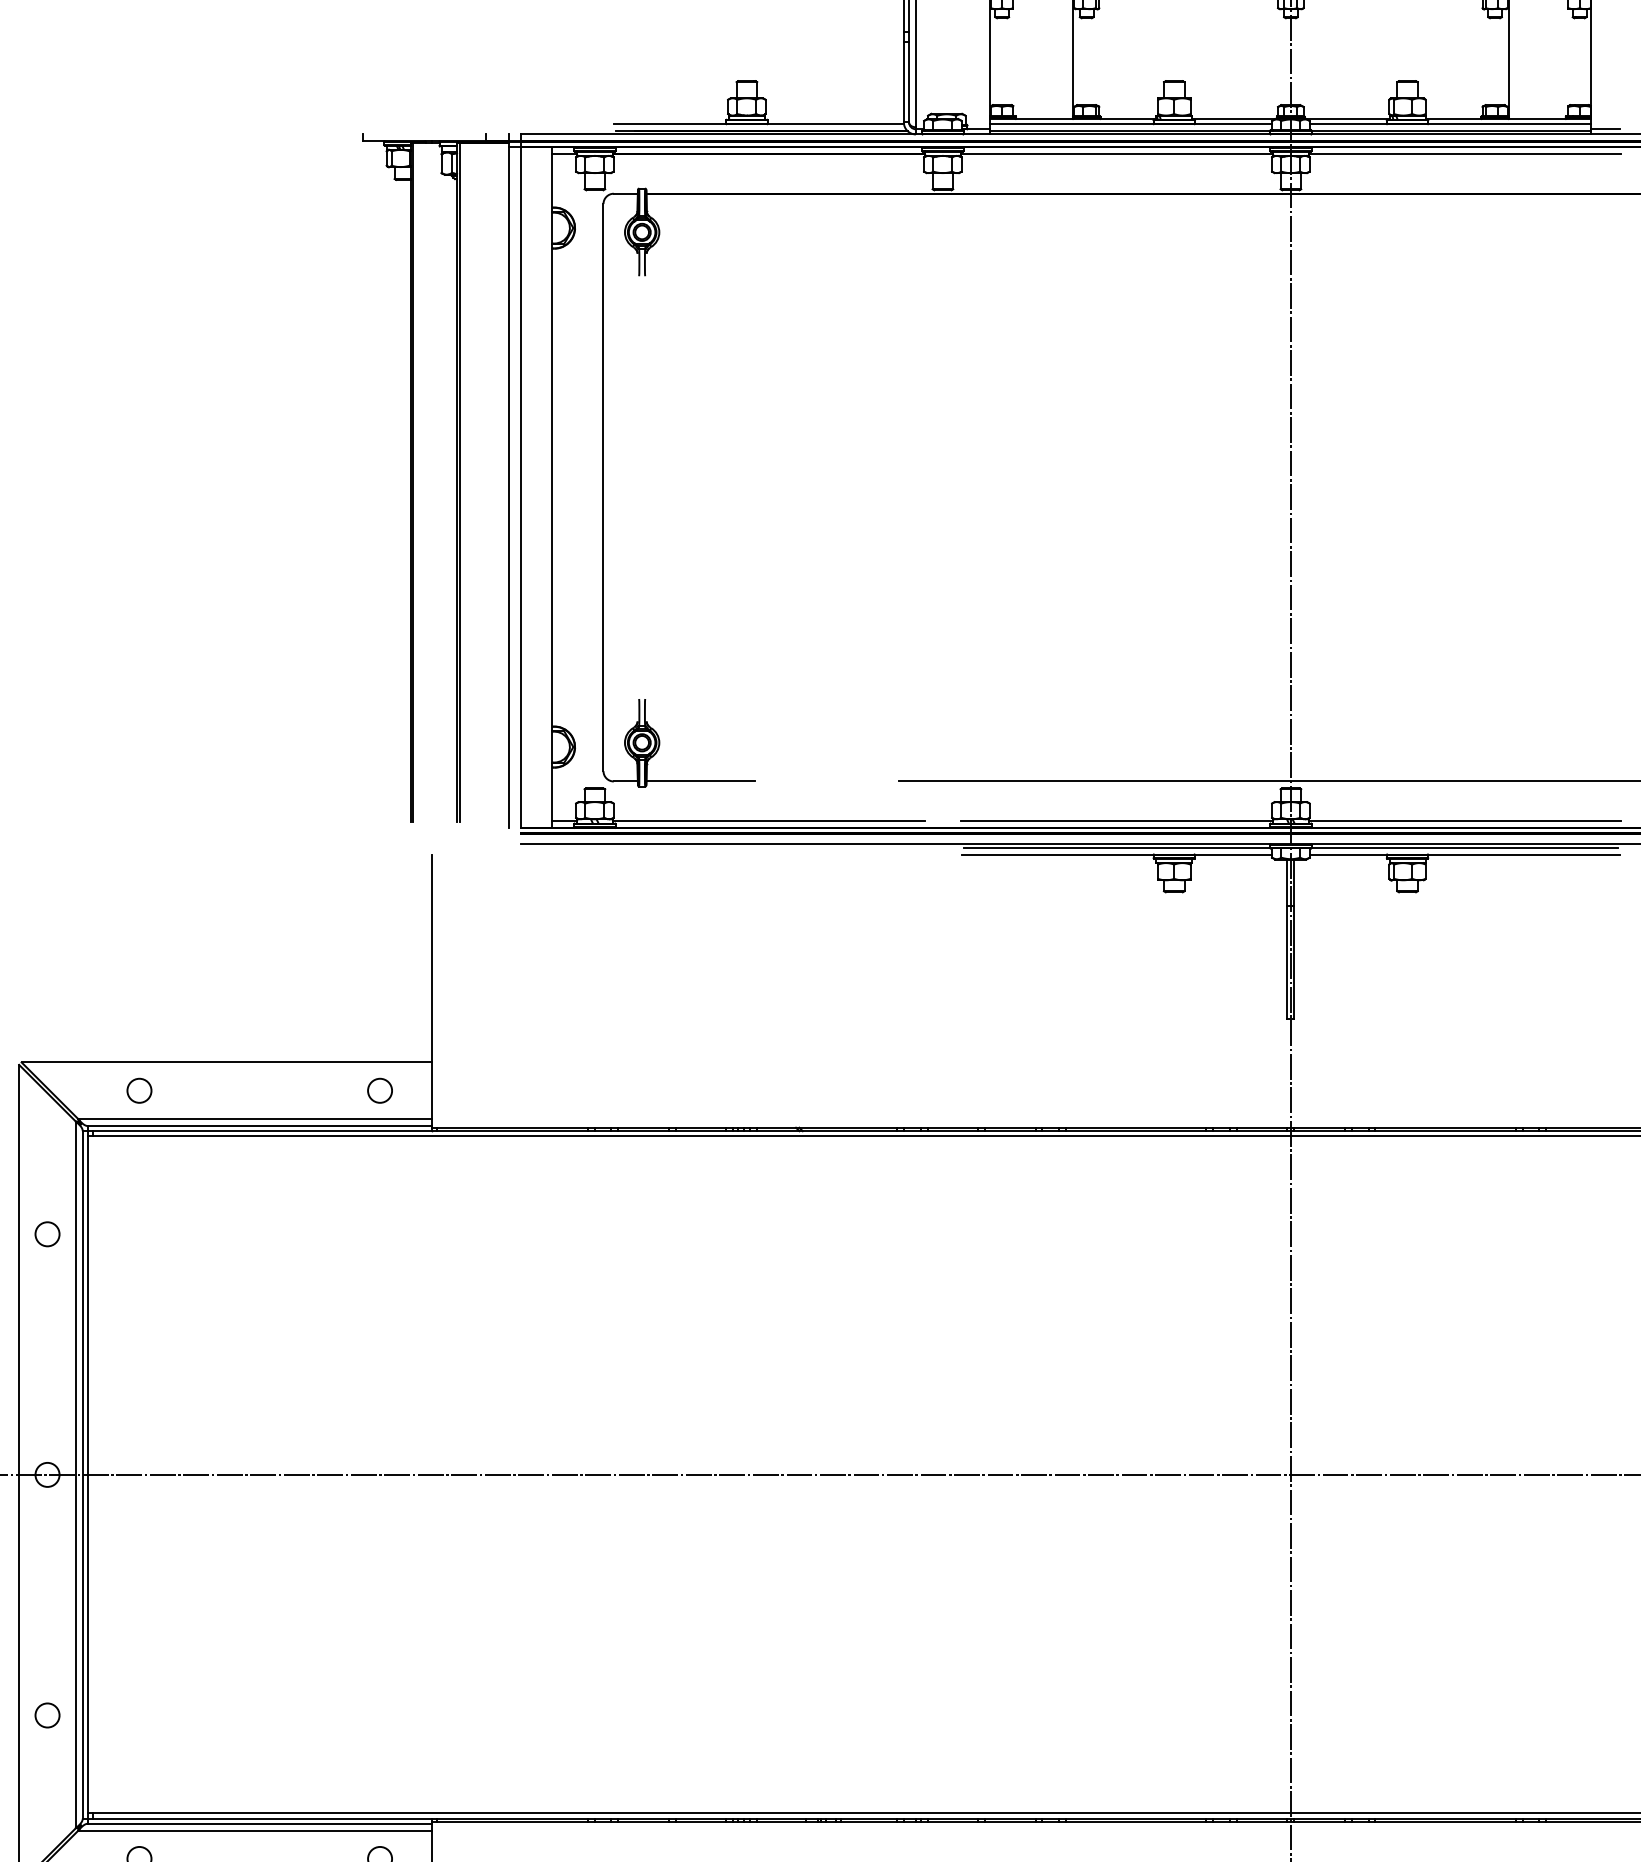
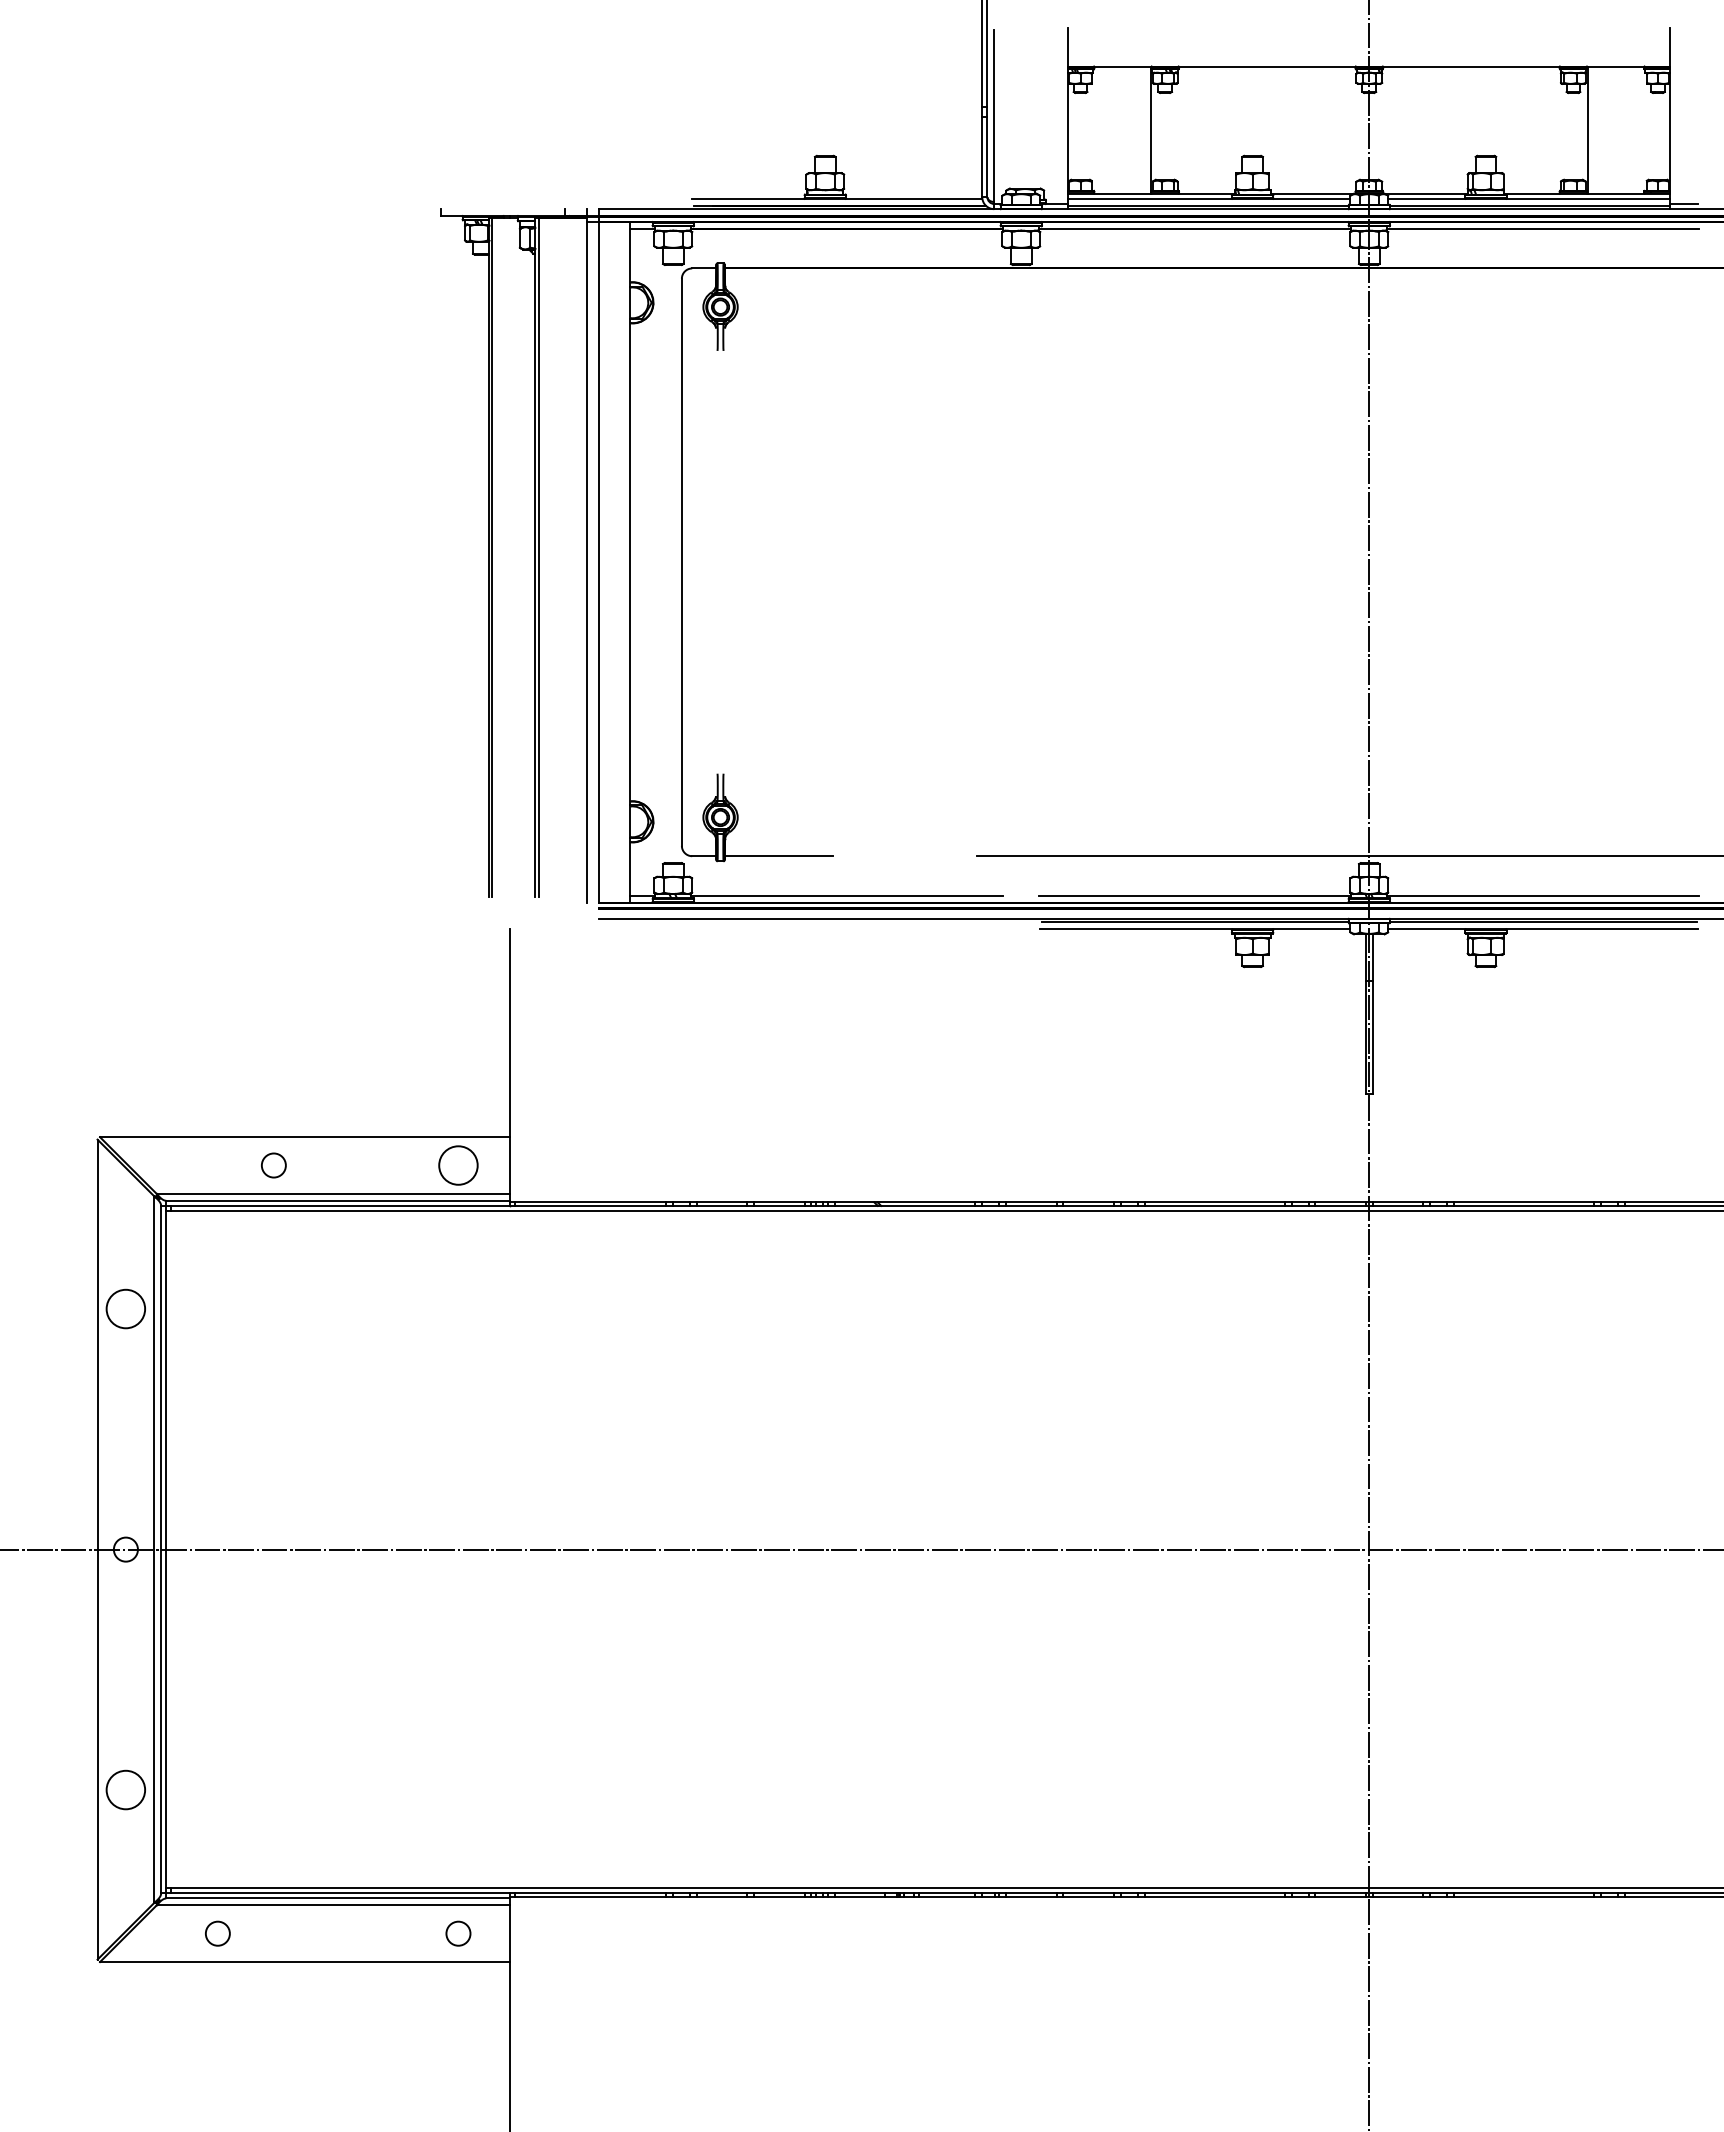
circle: (139, 1090) -> (273, 1165), moved
circle: (380, 1090) -> (458, 1165), size x1.6
circle: (47, 1233) -> (125, 1308), size x1.6
circle: (47, 1715) -> (125, 1790), size x1.6

